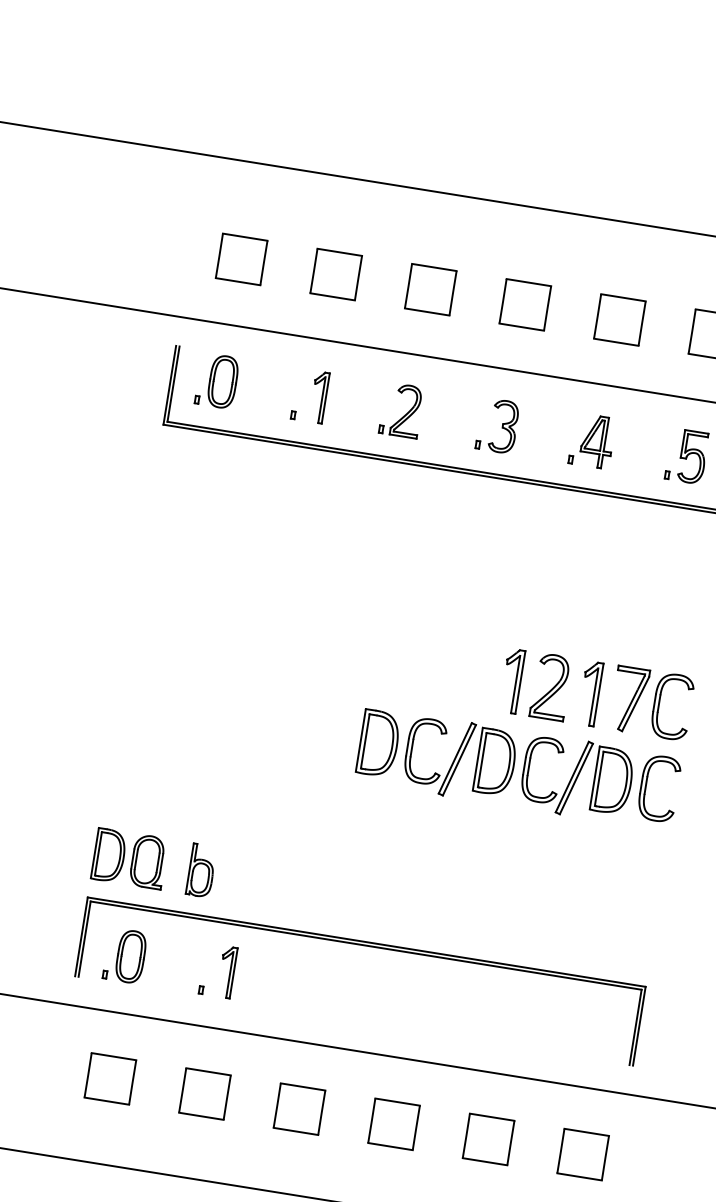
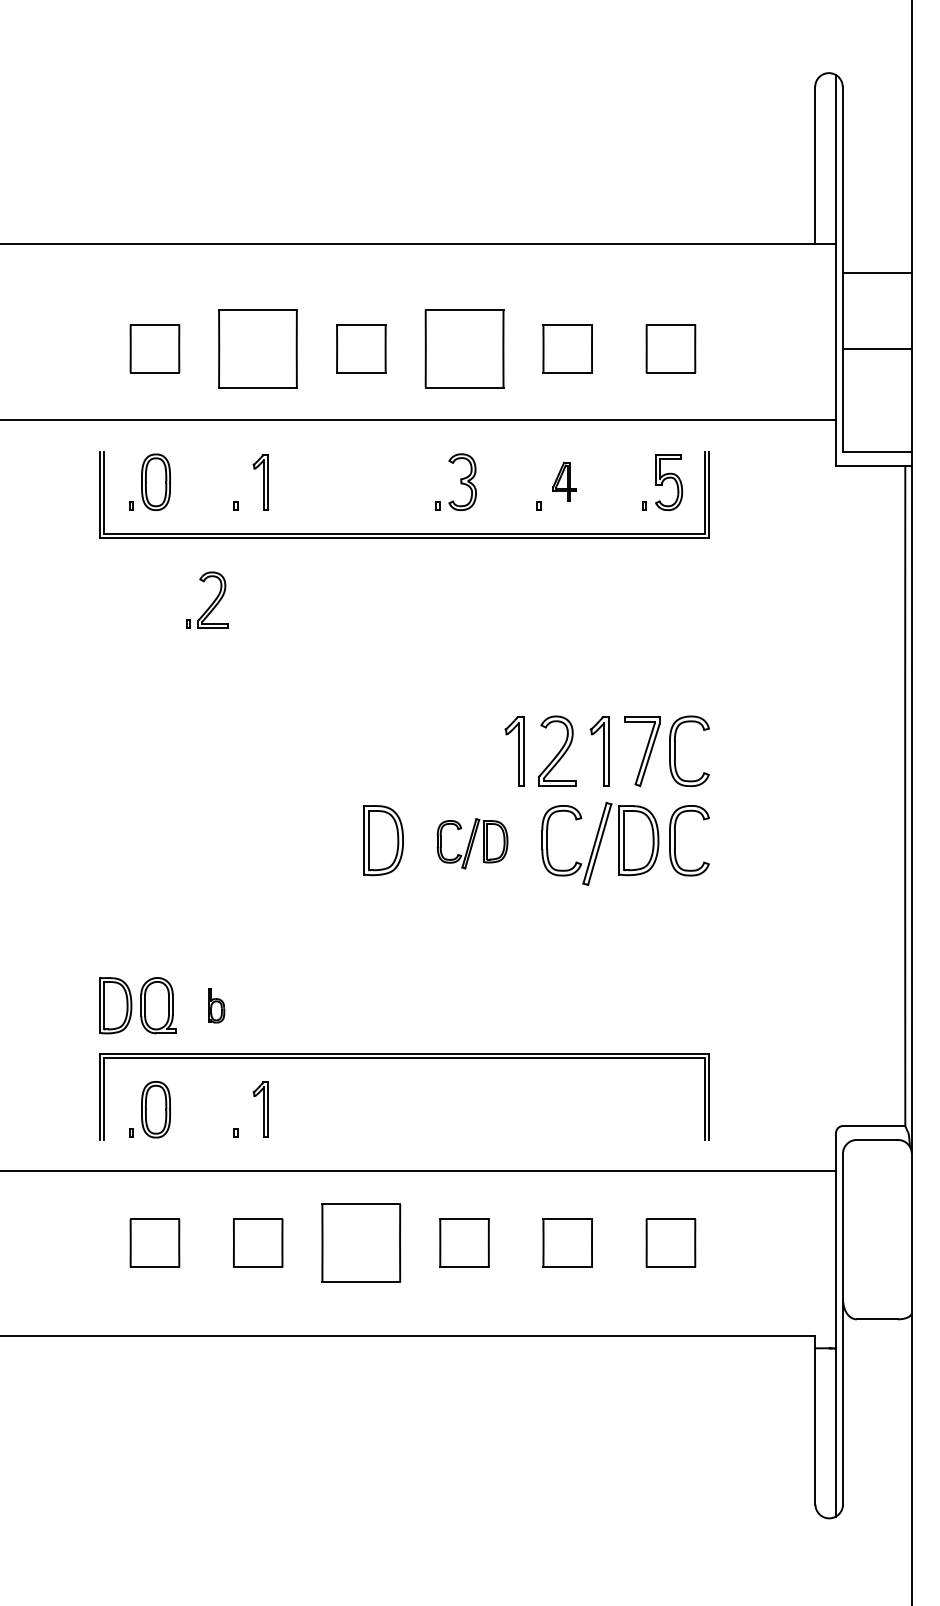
part: (336, 274) -> (258, 348), size x1.6
part: (525, 304) -> (464, 348), size x1.6
part: (402, 409) -> (207, 599), moved
part: (597, 441) -> (564, 481), size x0.7
part: (459, 759) -> (472, 843), size x0.6
part: (201, 870) -> (216, 1005), size x0.6
part: (299, 1108) -> (361, 1242), size x1.6

